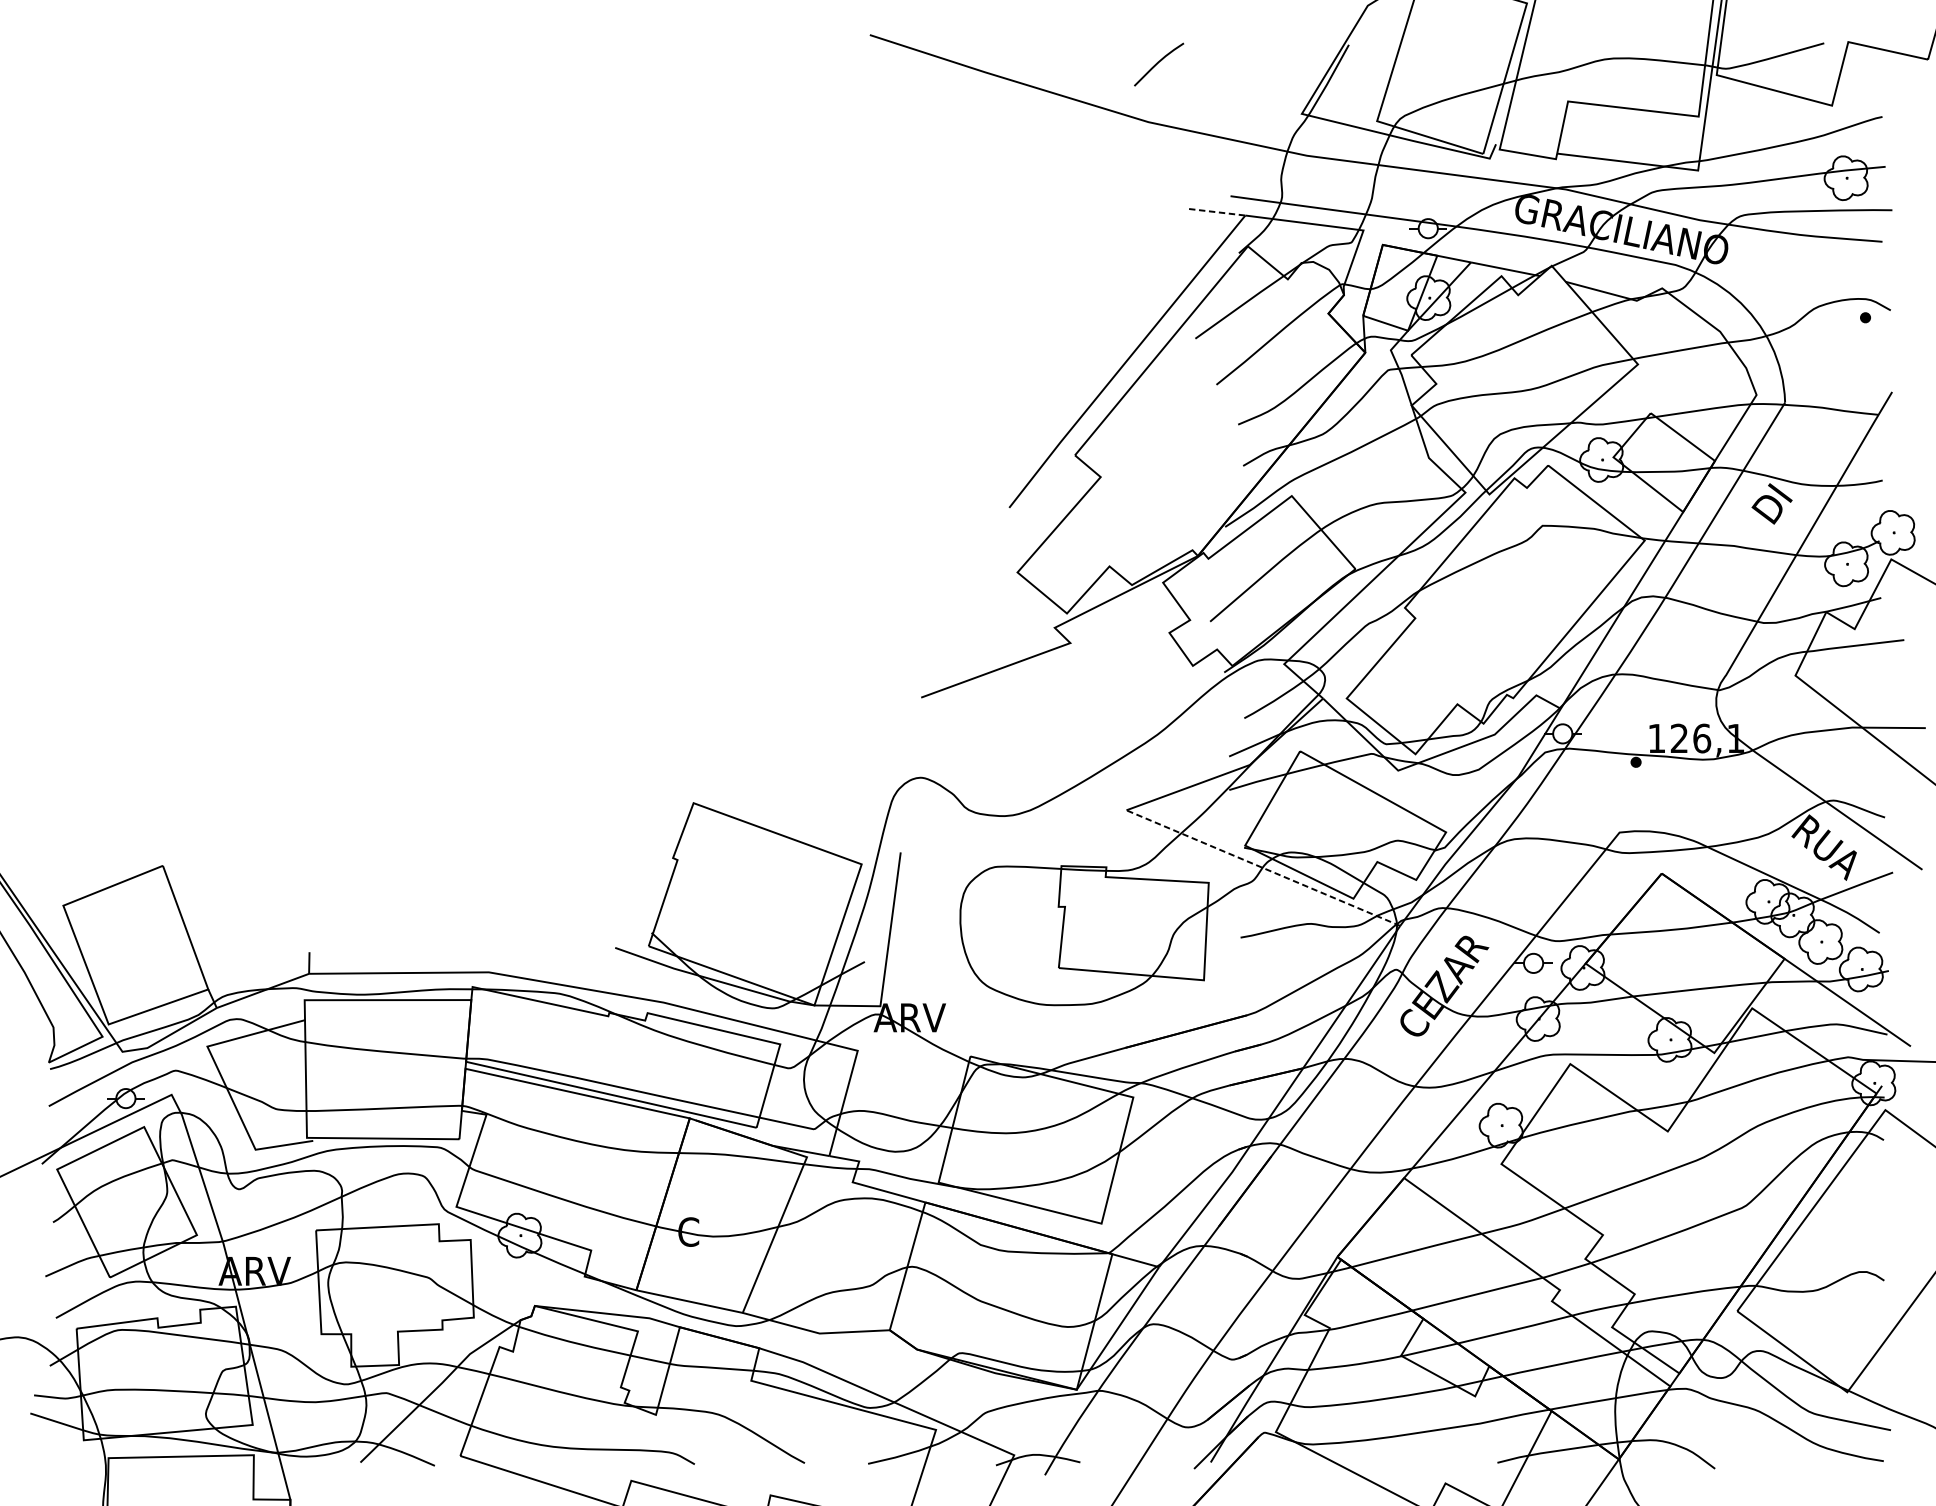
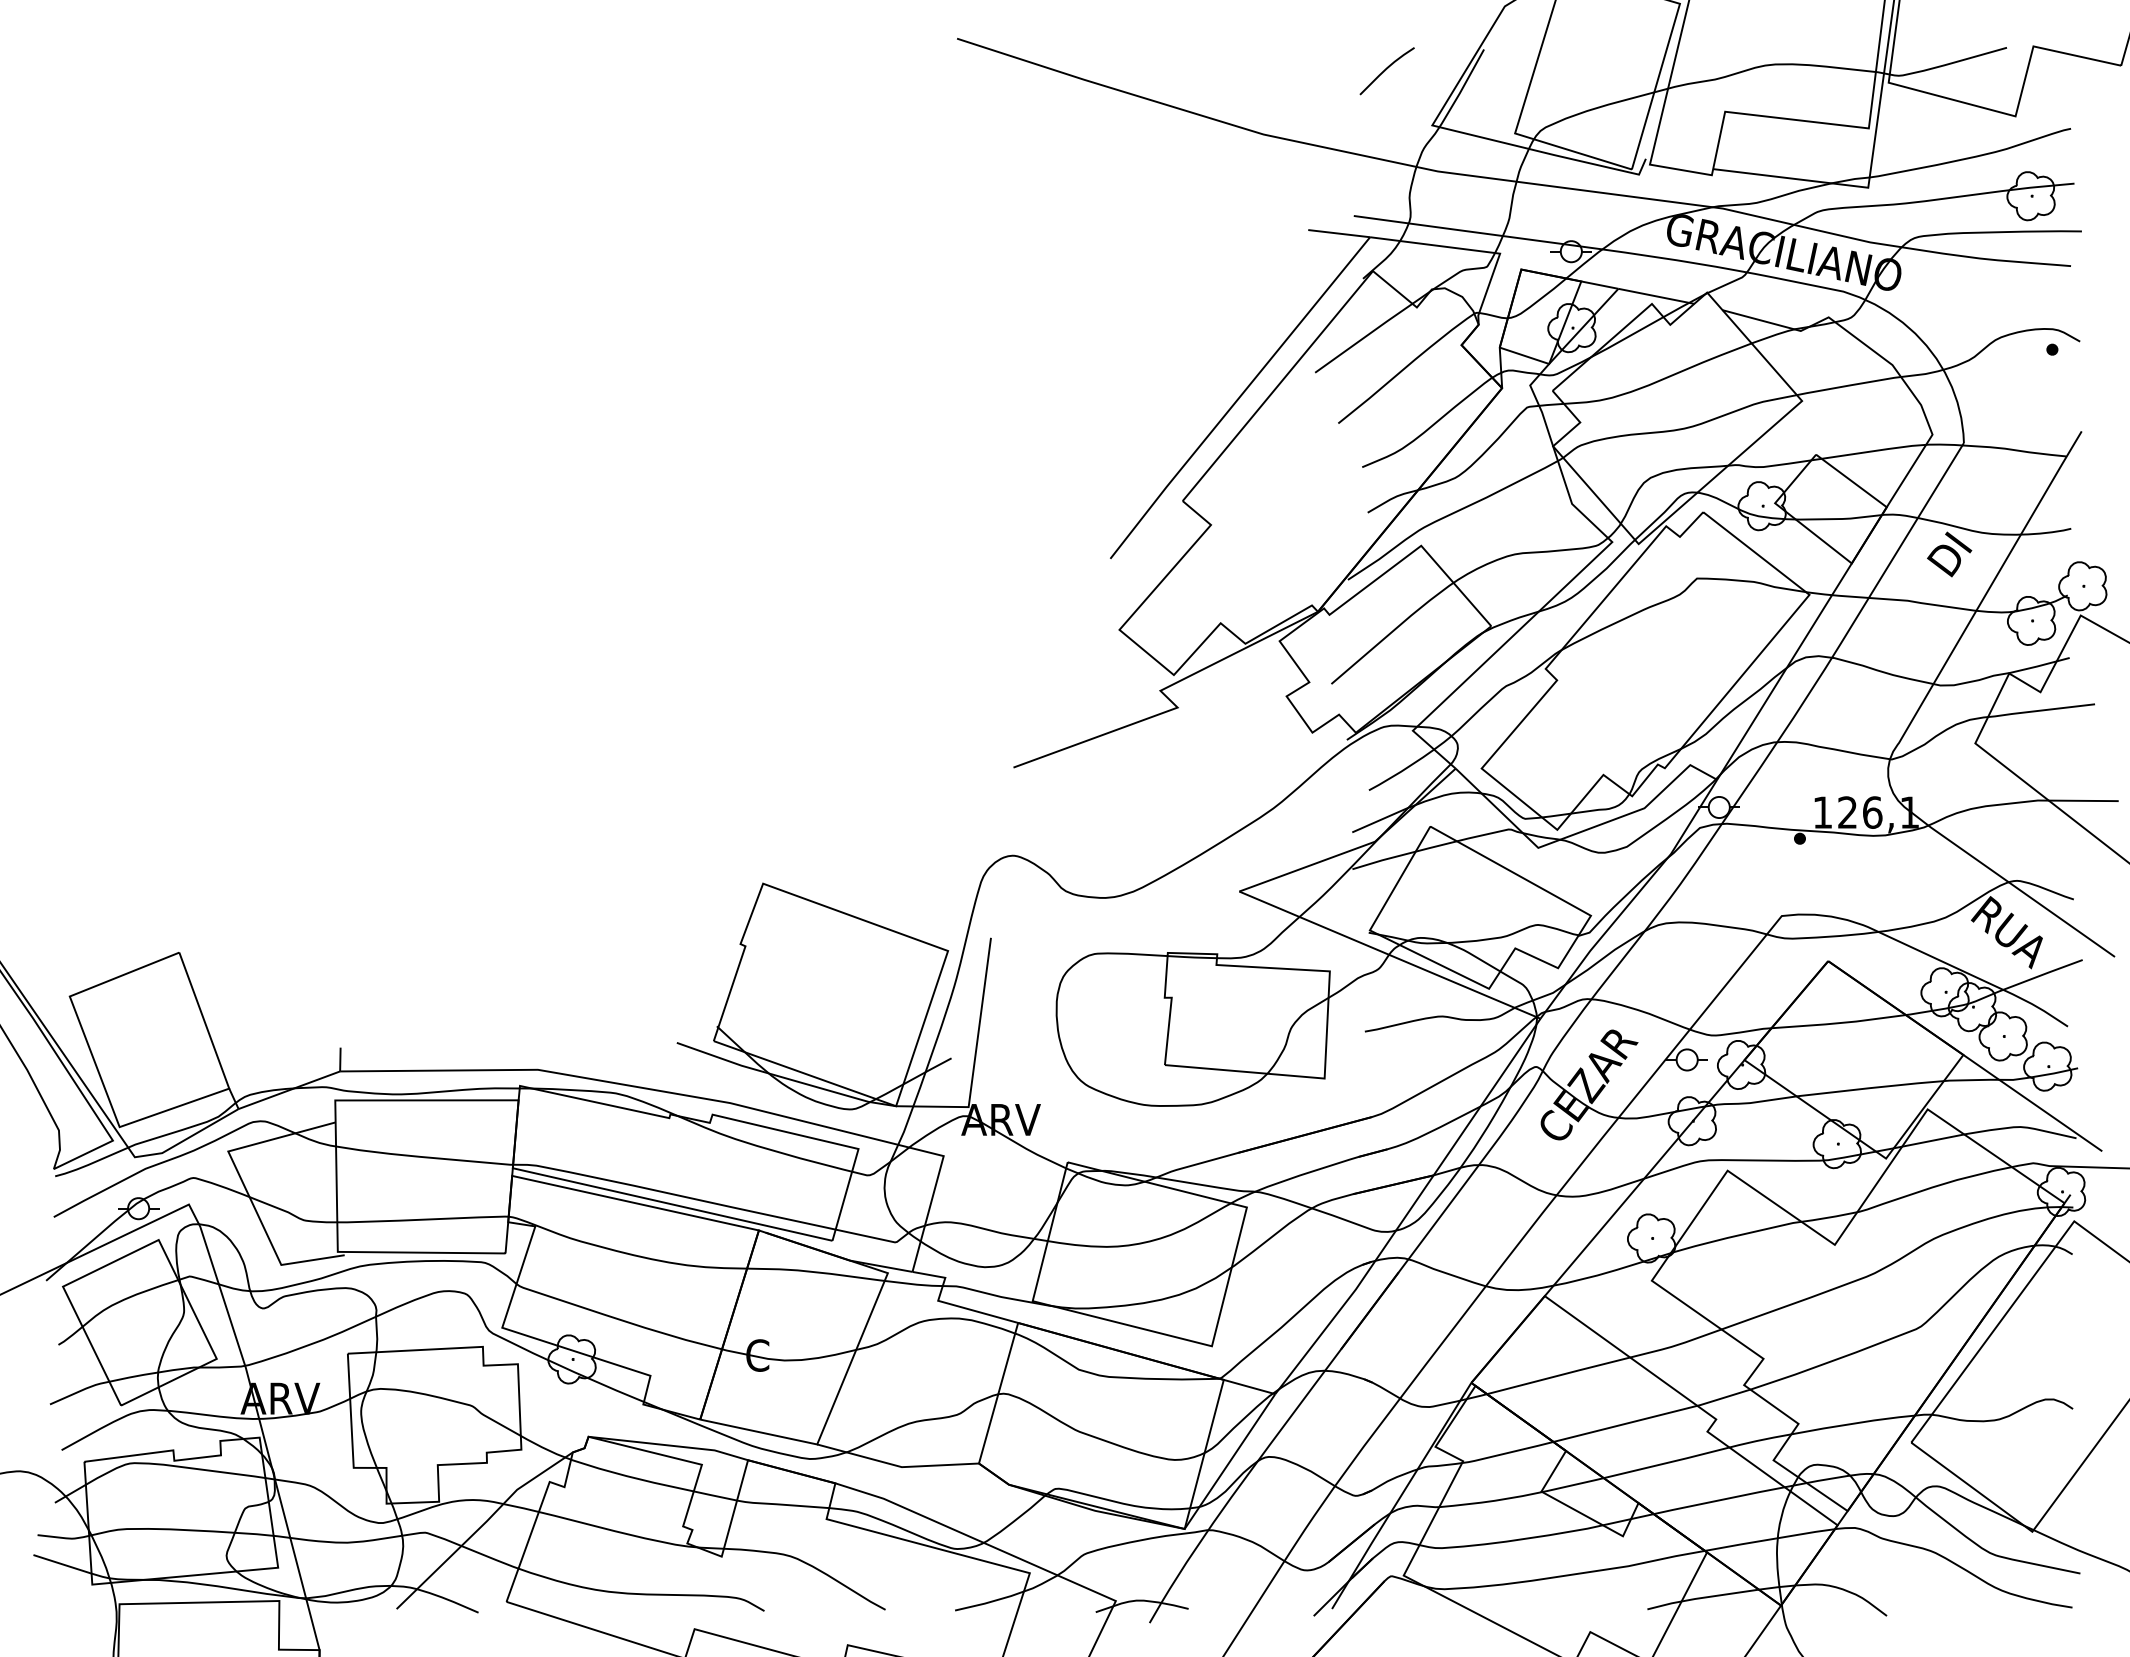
curve: (1158, 63) -> (1386, 70), moved
line: (1217, 212) -> (1339, 233), dashed -> solid
line: (1262, 867) -> (1389, 954), dashed -> solid

